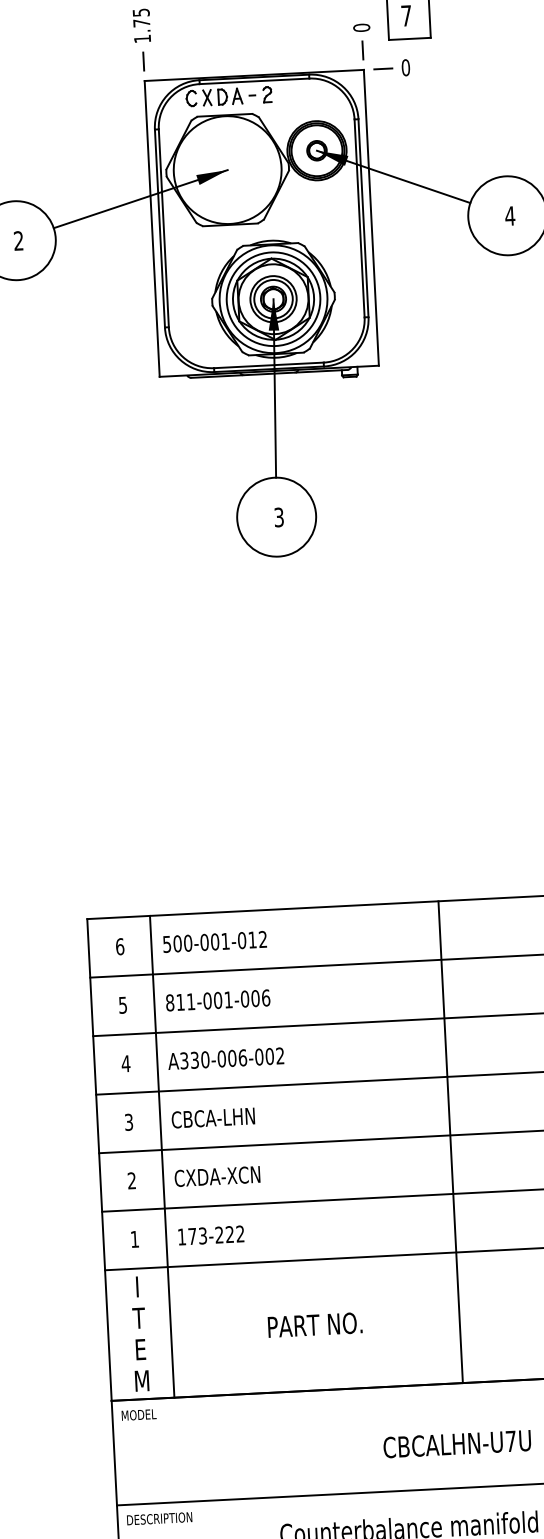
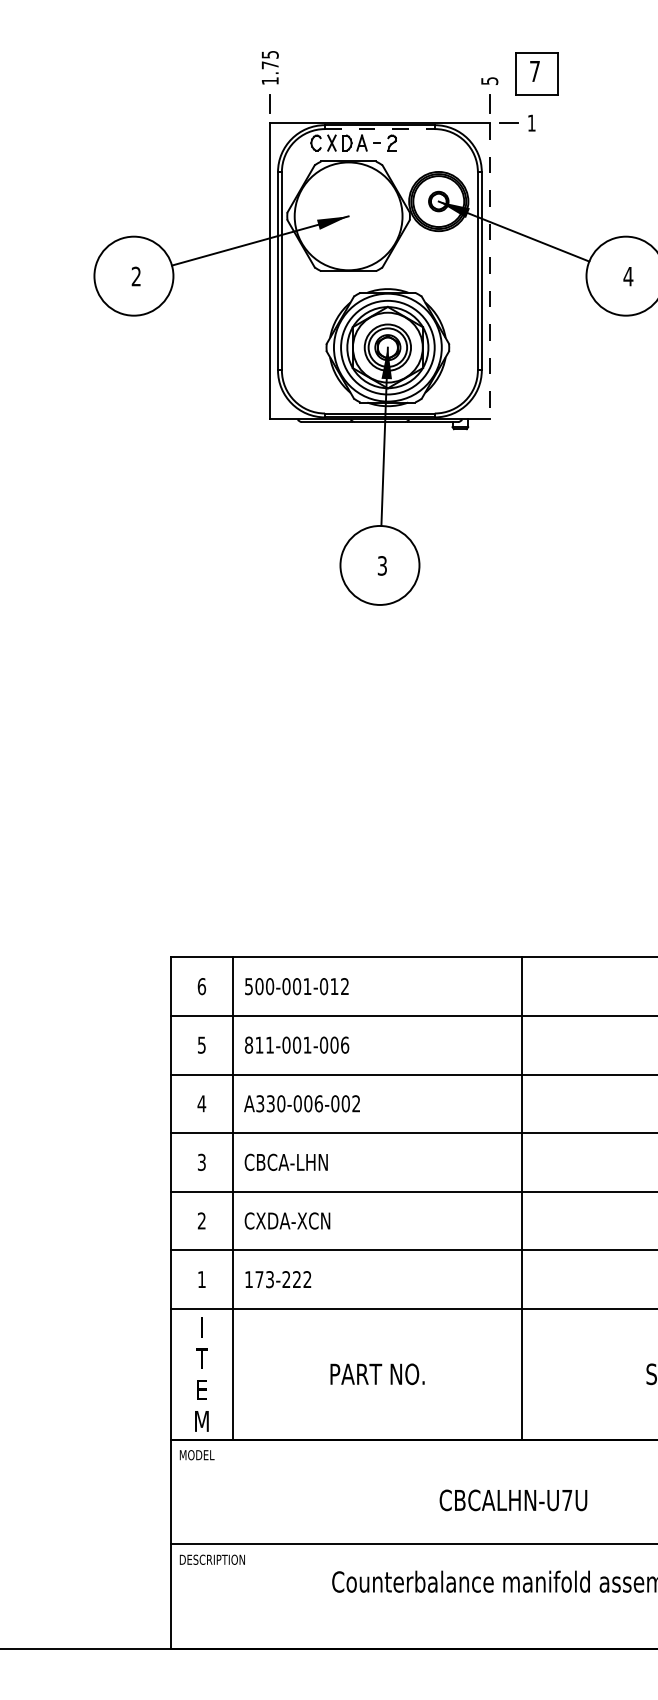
text: (361, 28) -> (489, 81), 0 -> 5
text: (405, 67) -> (531, 122), 0 -> 1
line: (254, 81) -> (379, 129), solid -> dashed
line: (371, 218) -> (489, 271), solid -> dashed

